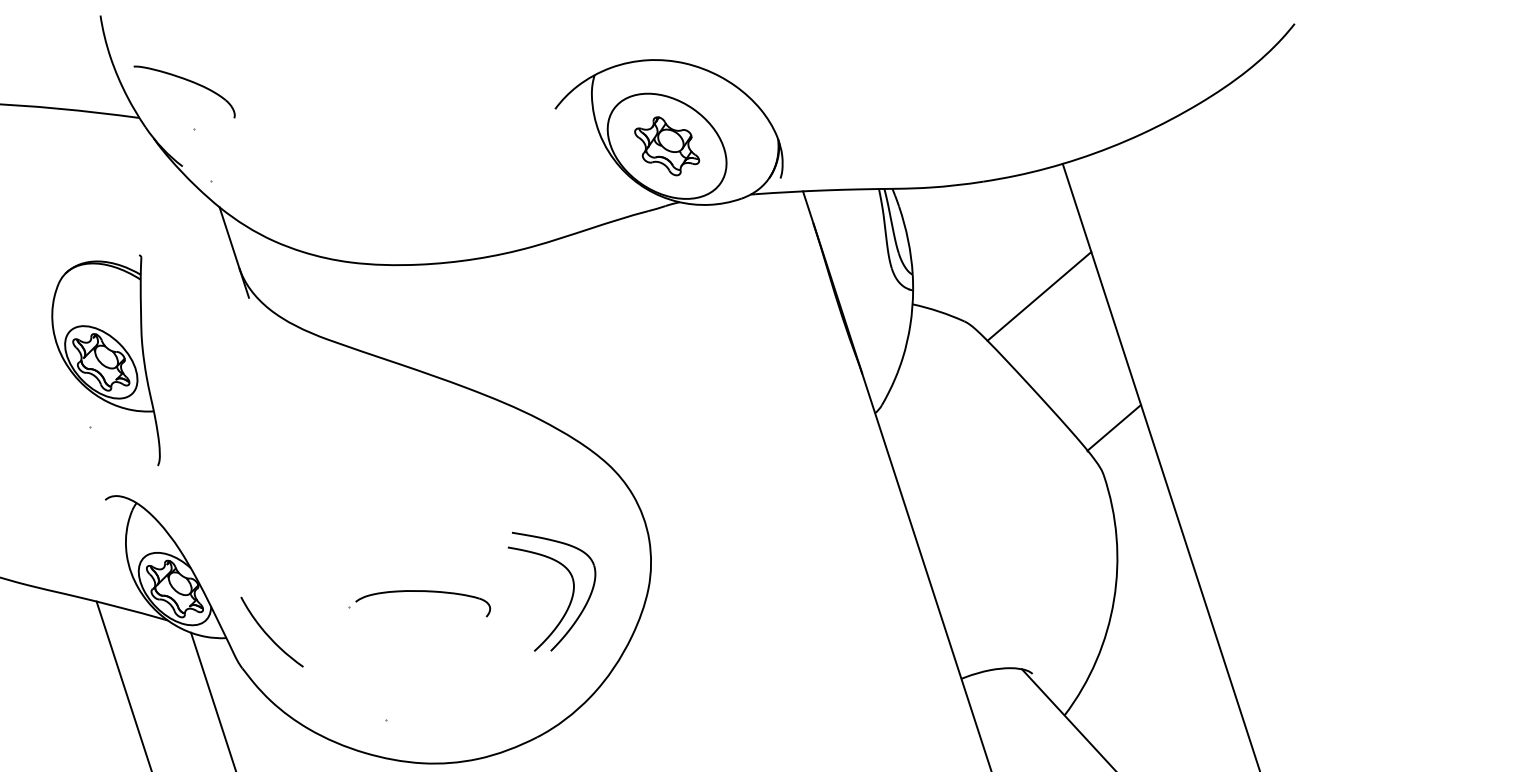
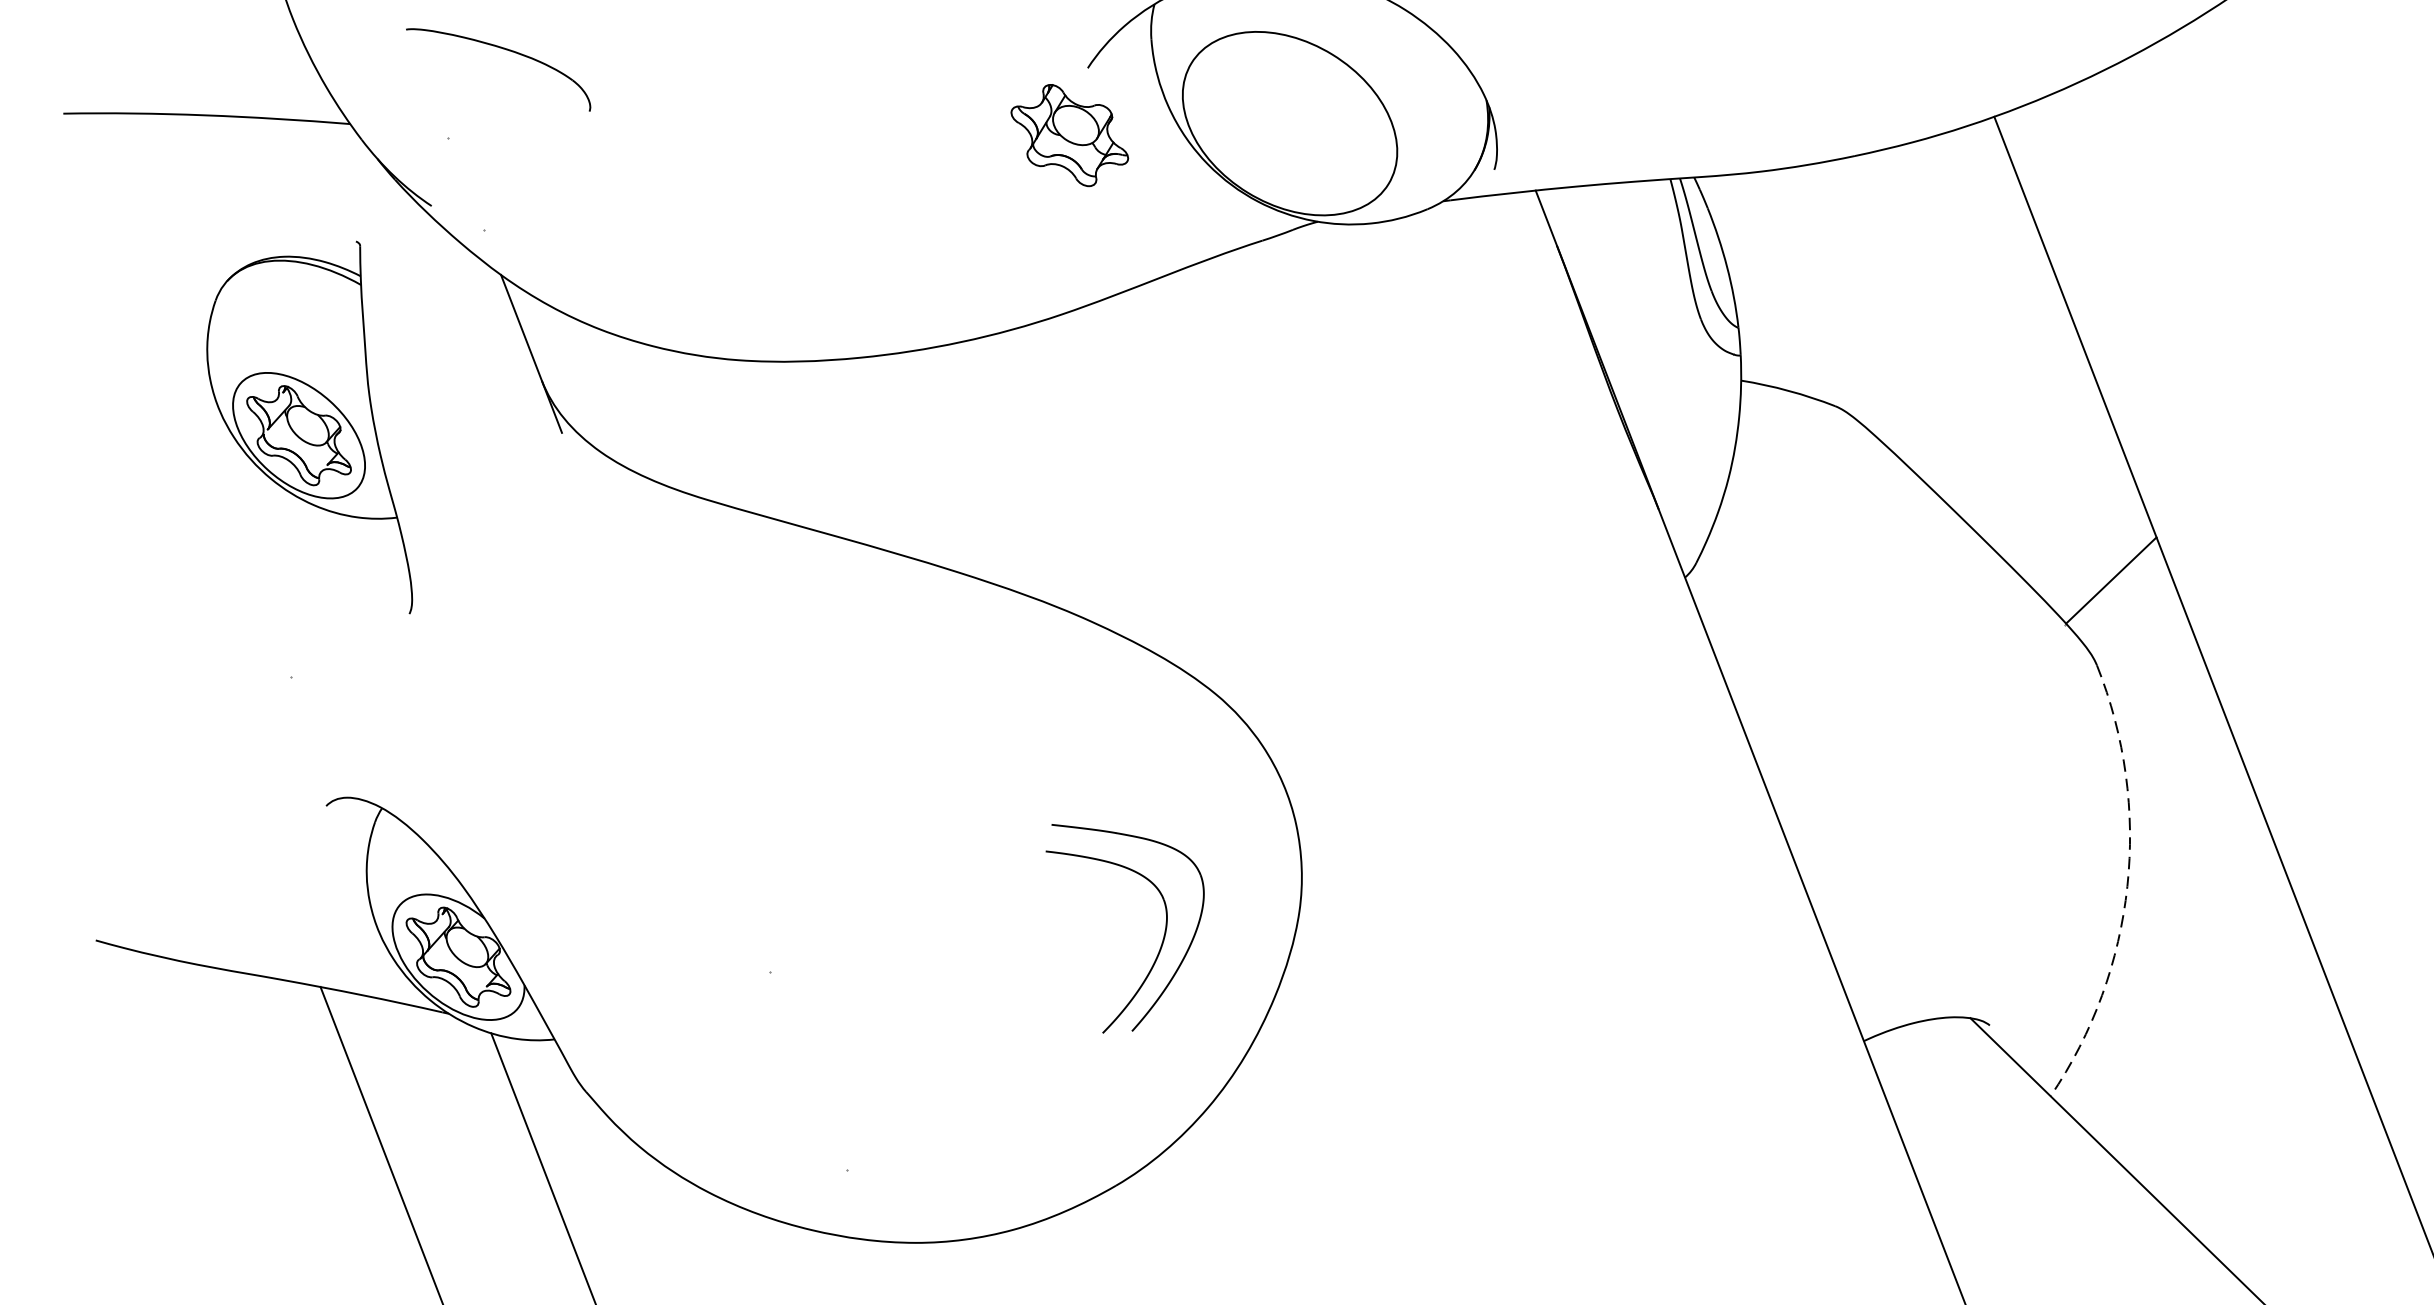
part: (188, 81) -> (504, 50), moved
part: (667, 146) -> (1070, 135), moved
line: (1039, 296) -> (1965, 354), removed
part: (105, 360) -> (306, 431), moved
part: (425, 592) -> (903, 939), removed
arc: (1114, 600) -> (2128, 887), solid -> dashed
part: (271, 631) -> (634, 1023), removed

